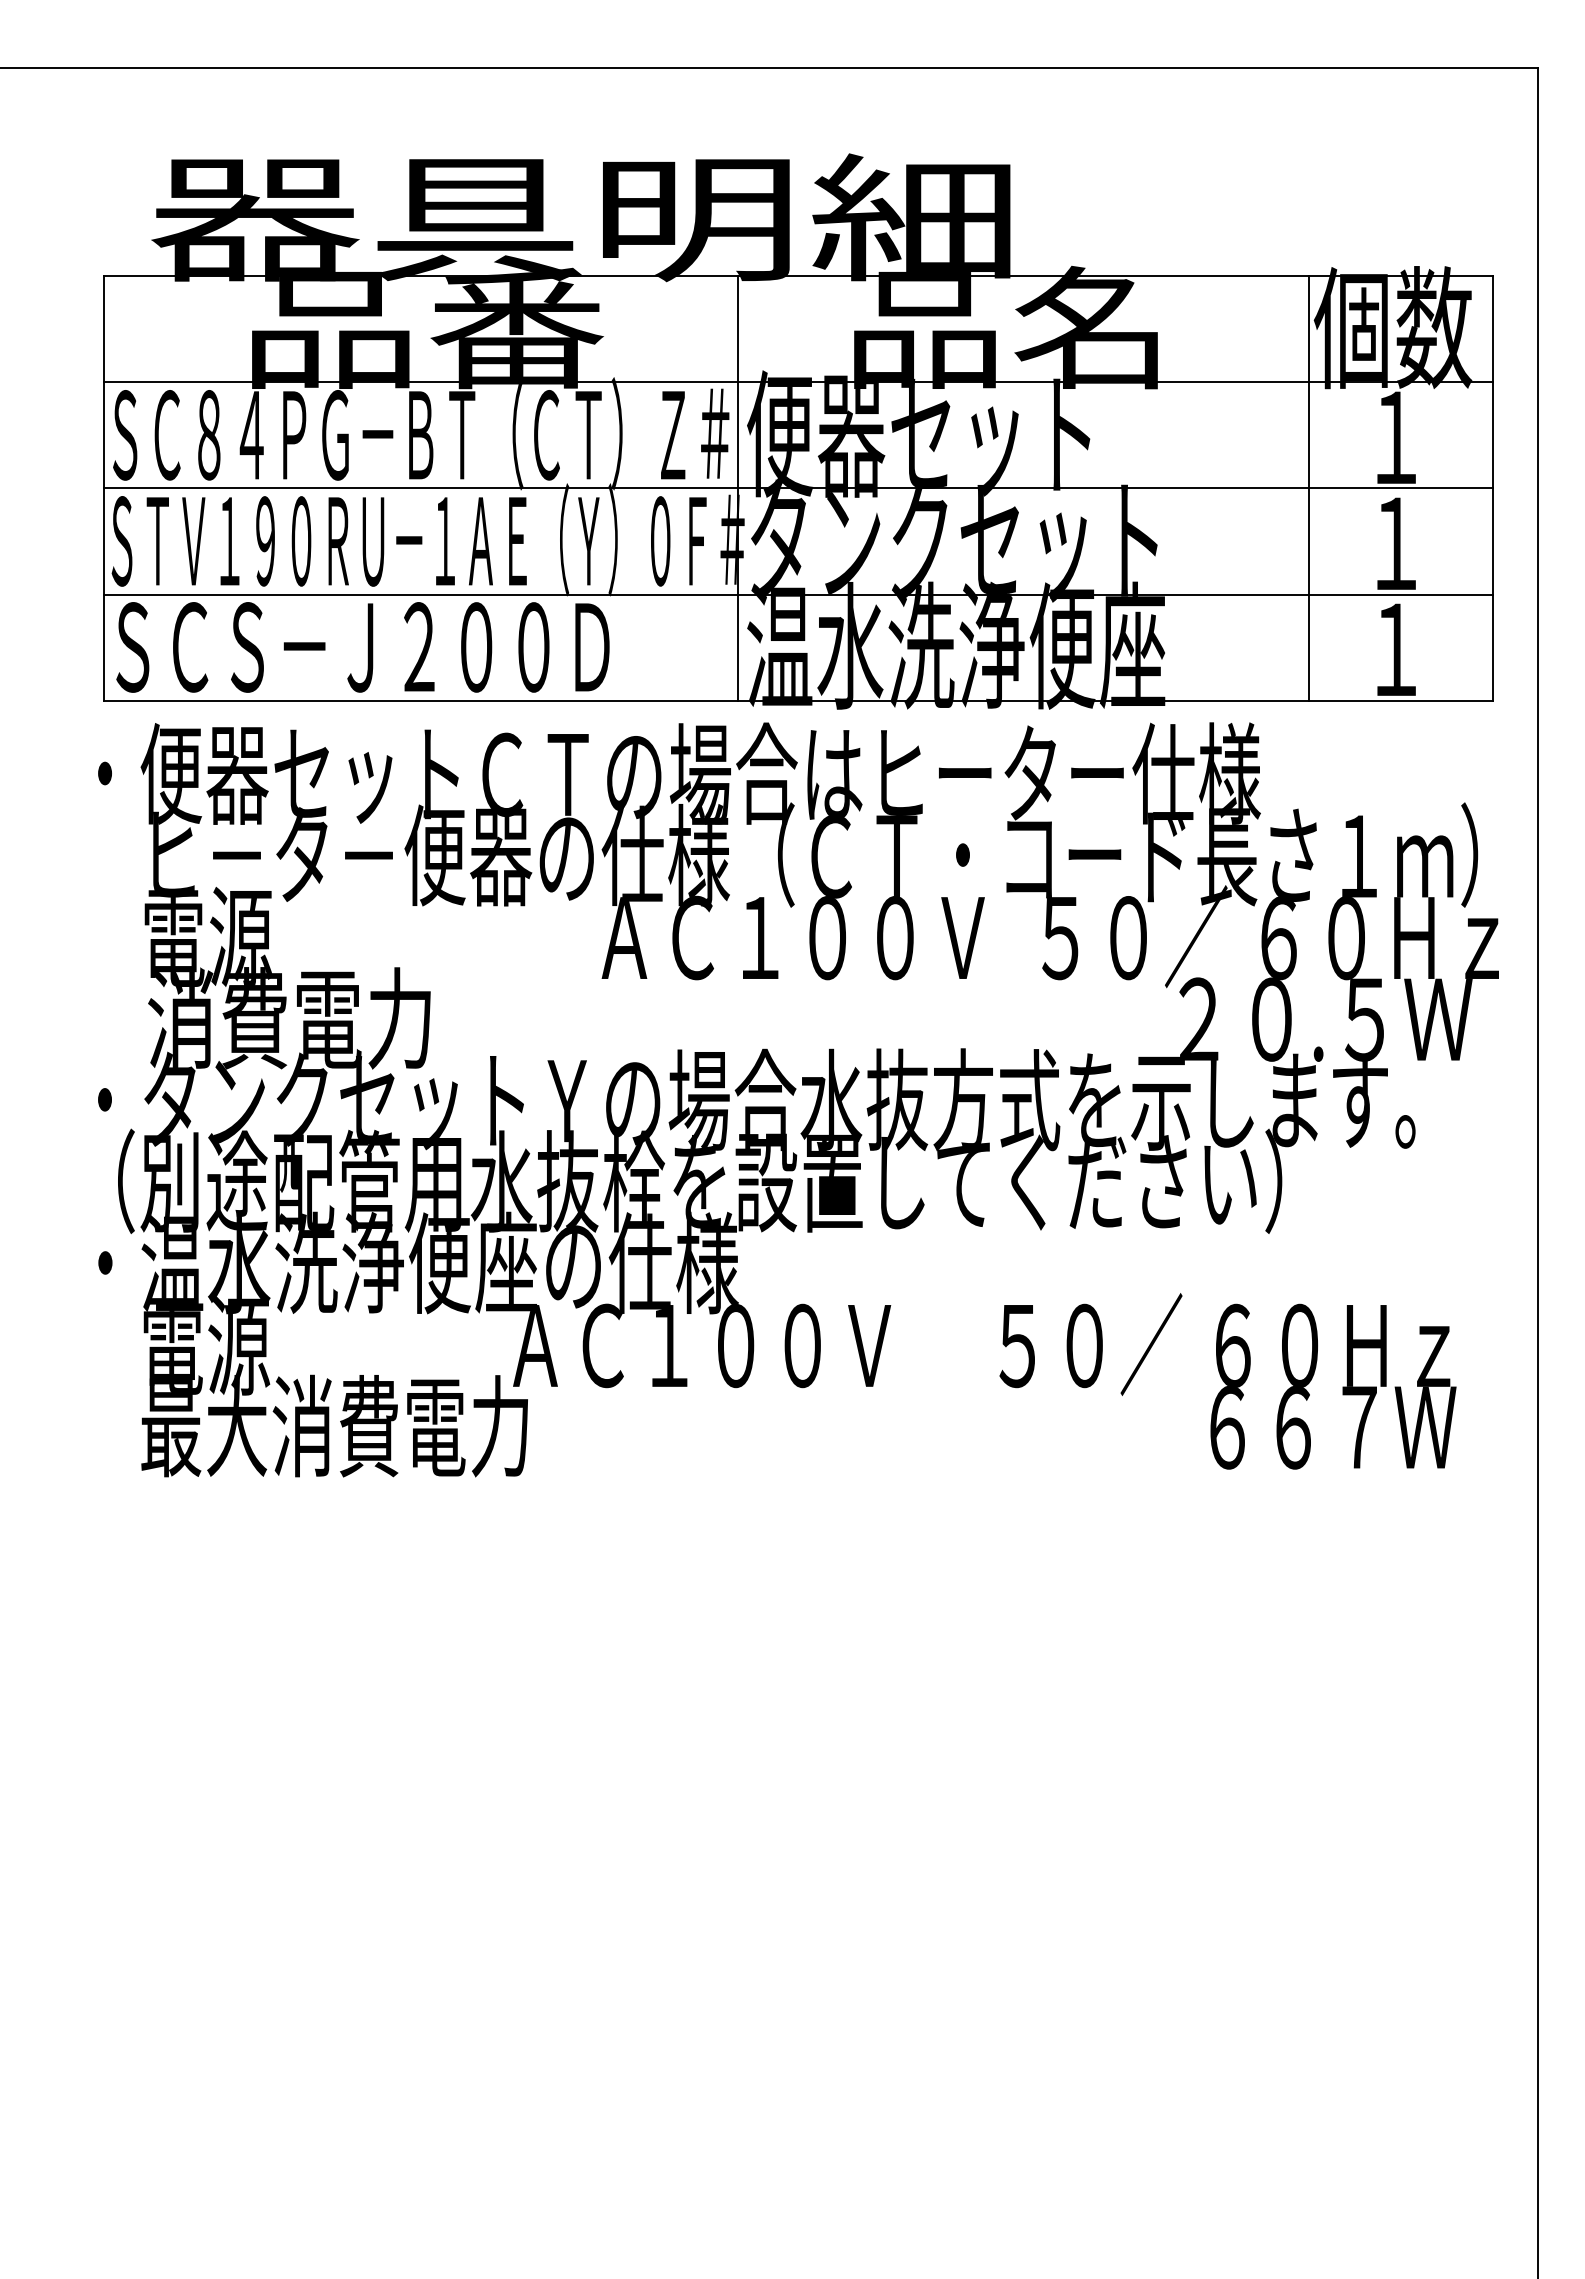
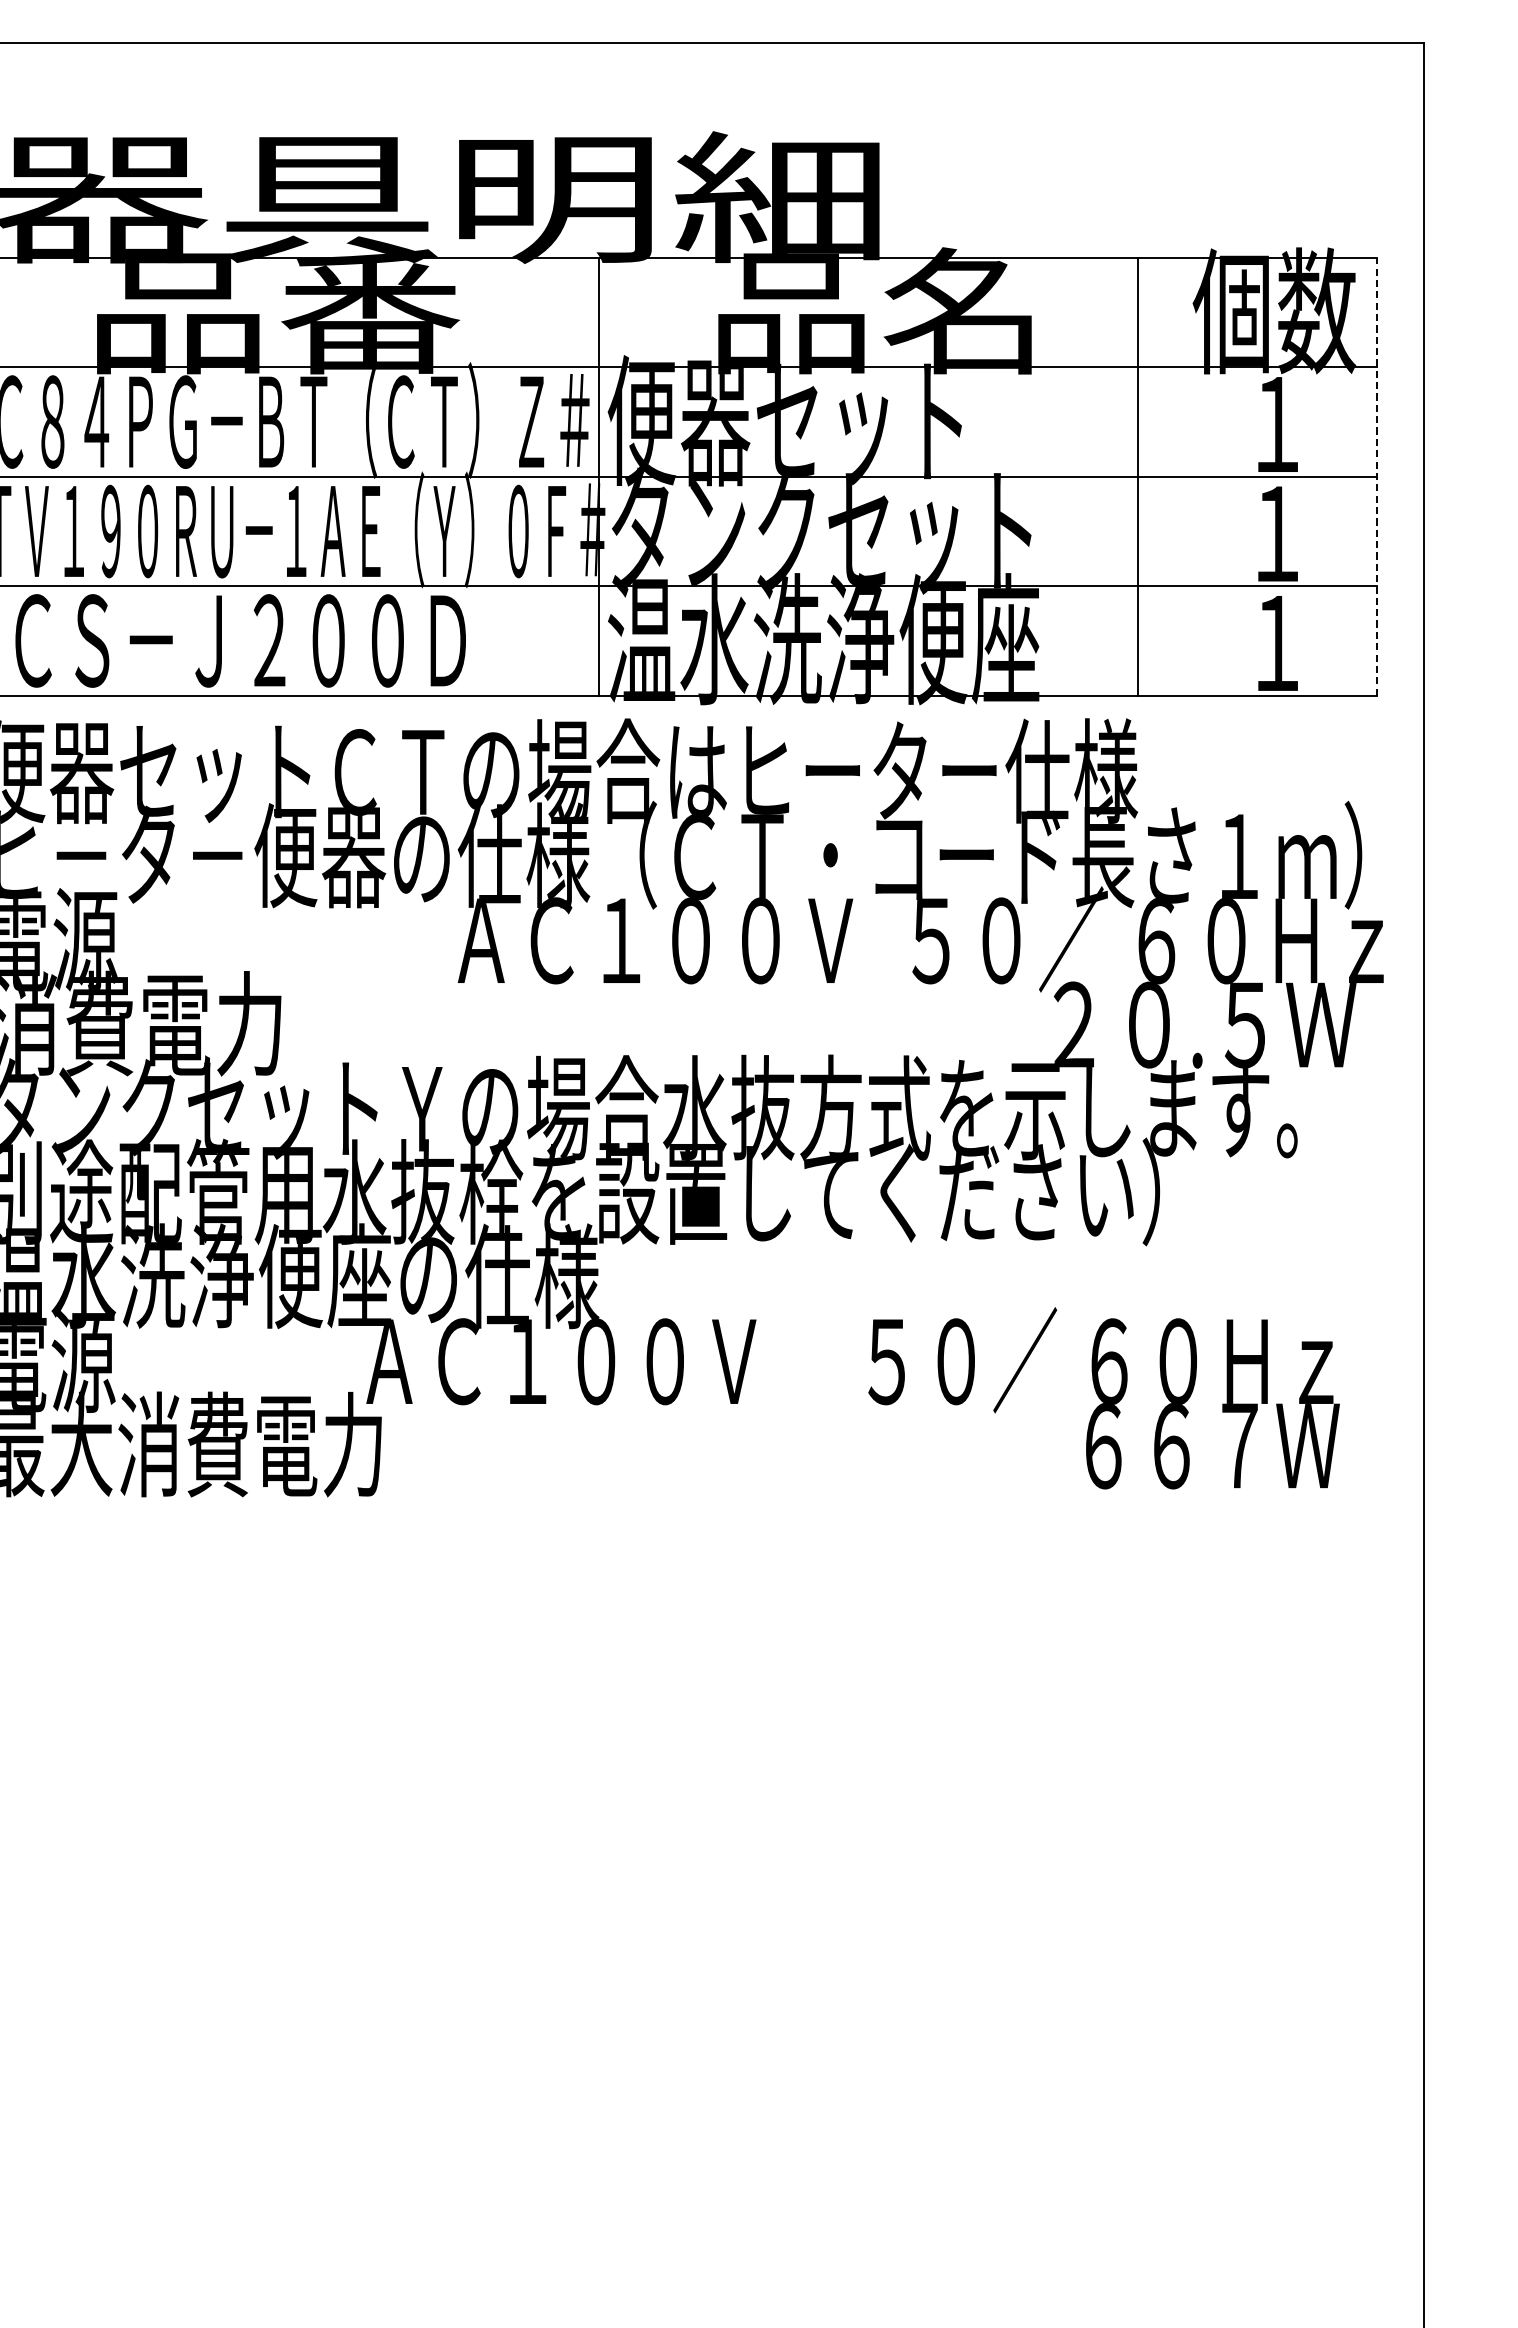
line: (1492, 487) -> (1377, 475), solid -> dashed
line: (1309, 488) -> (1138, 476), moved

